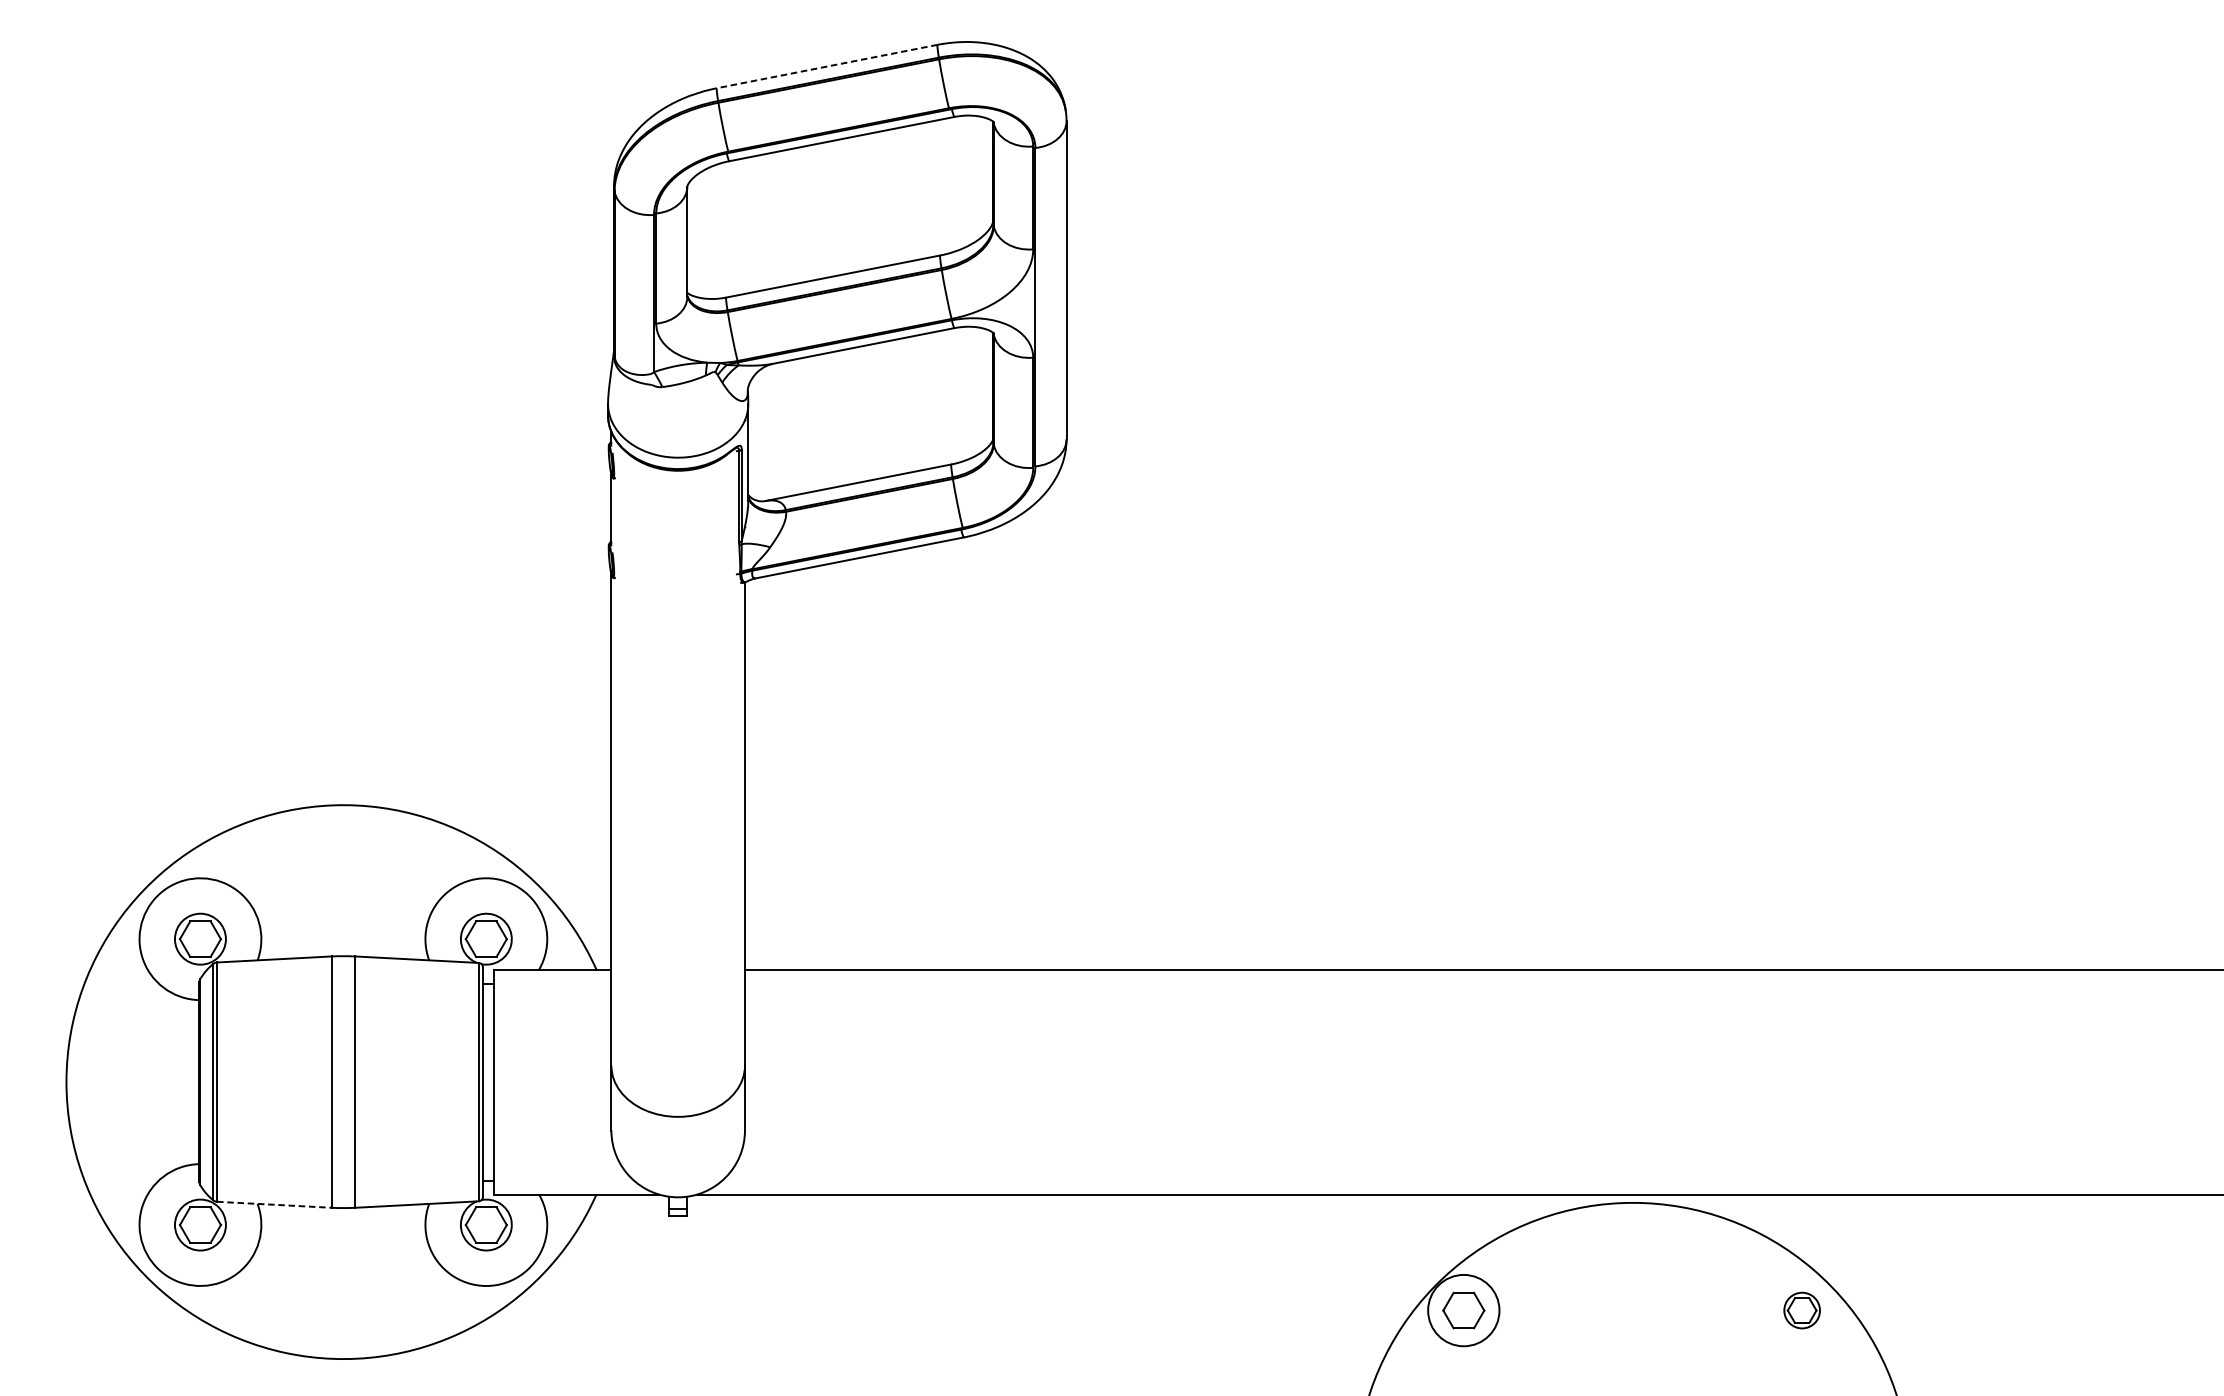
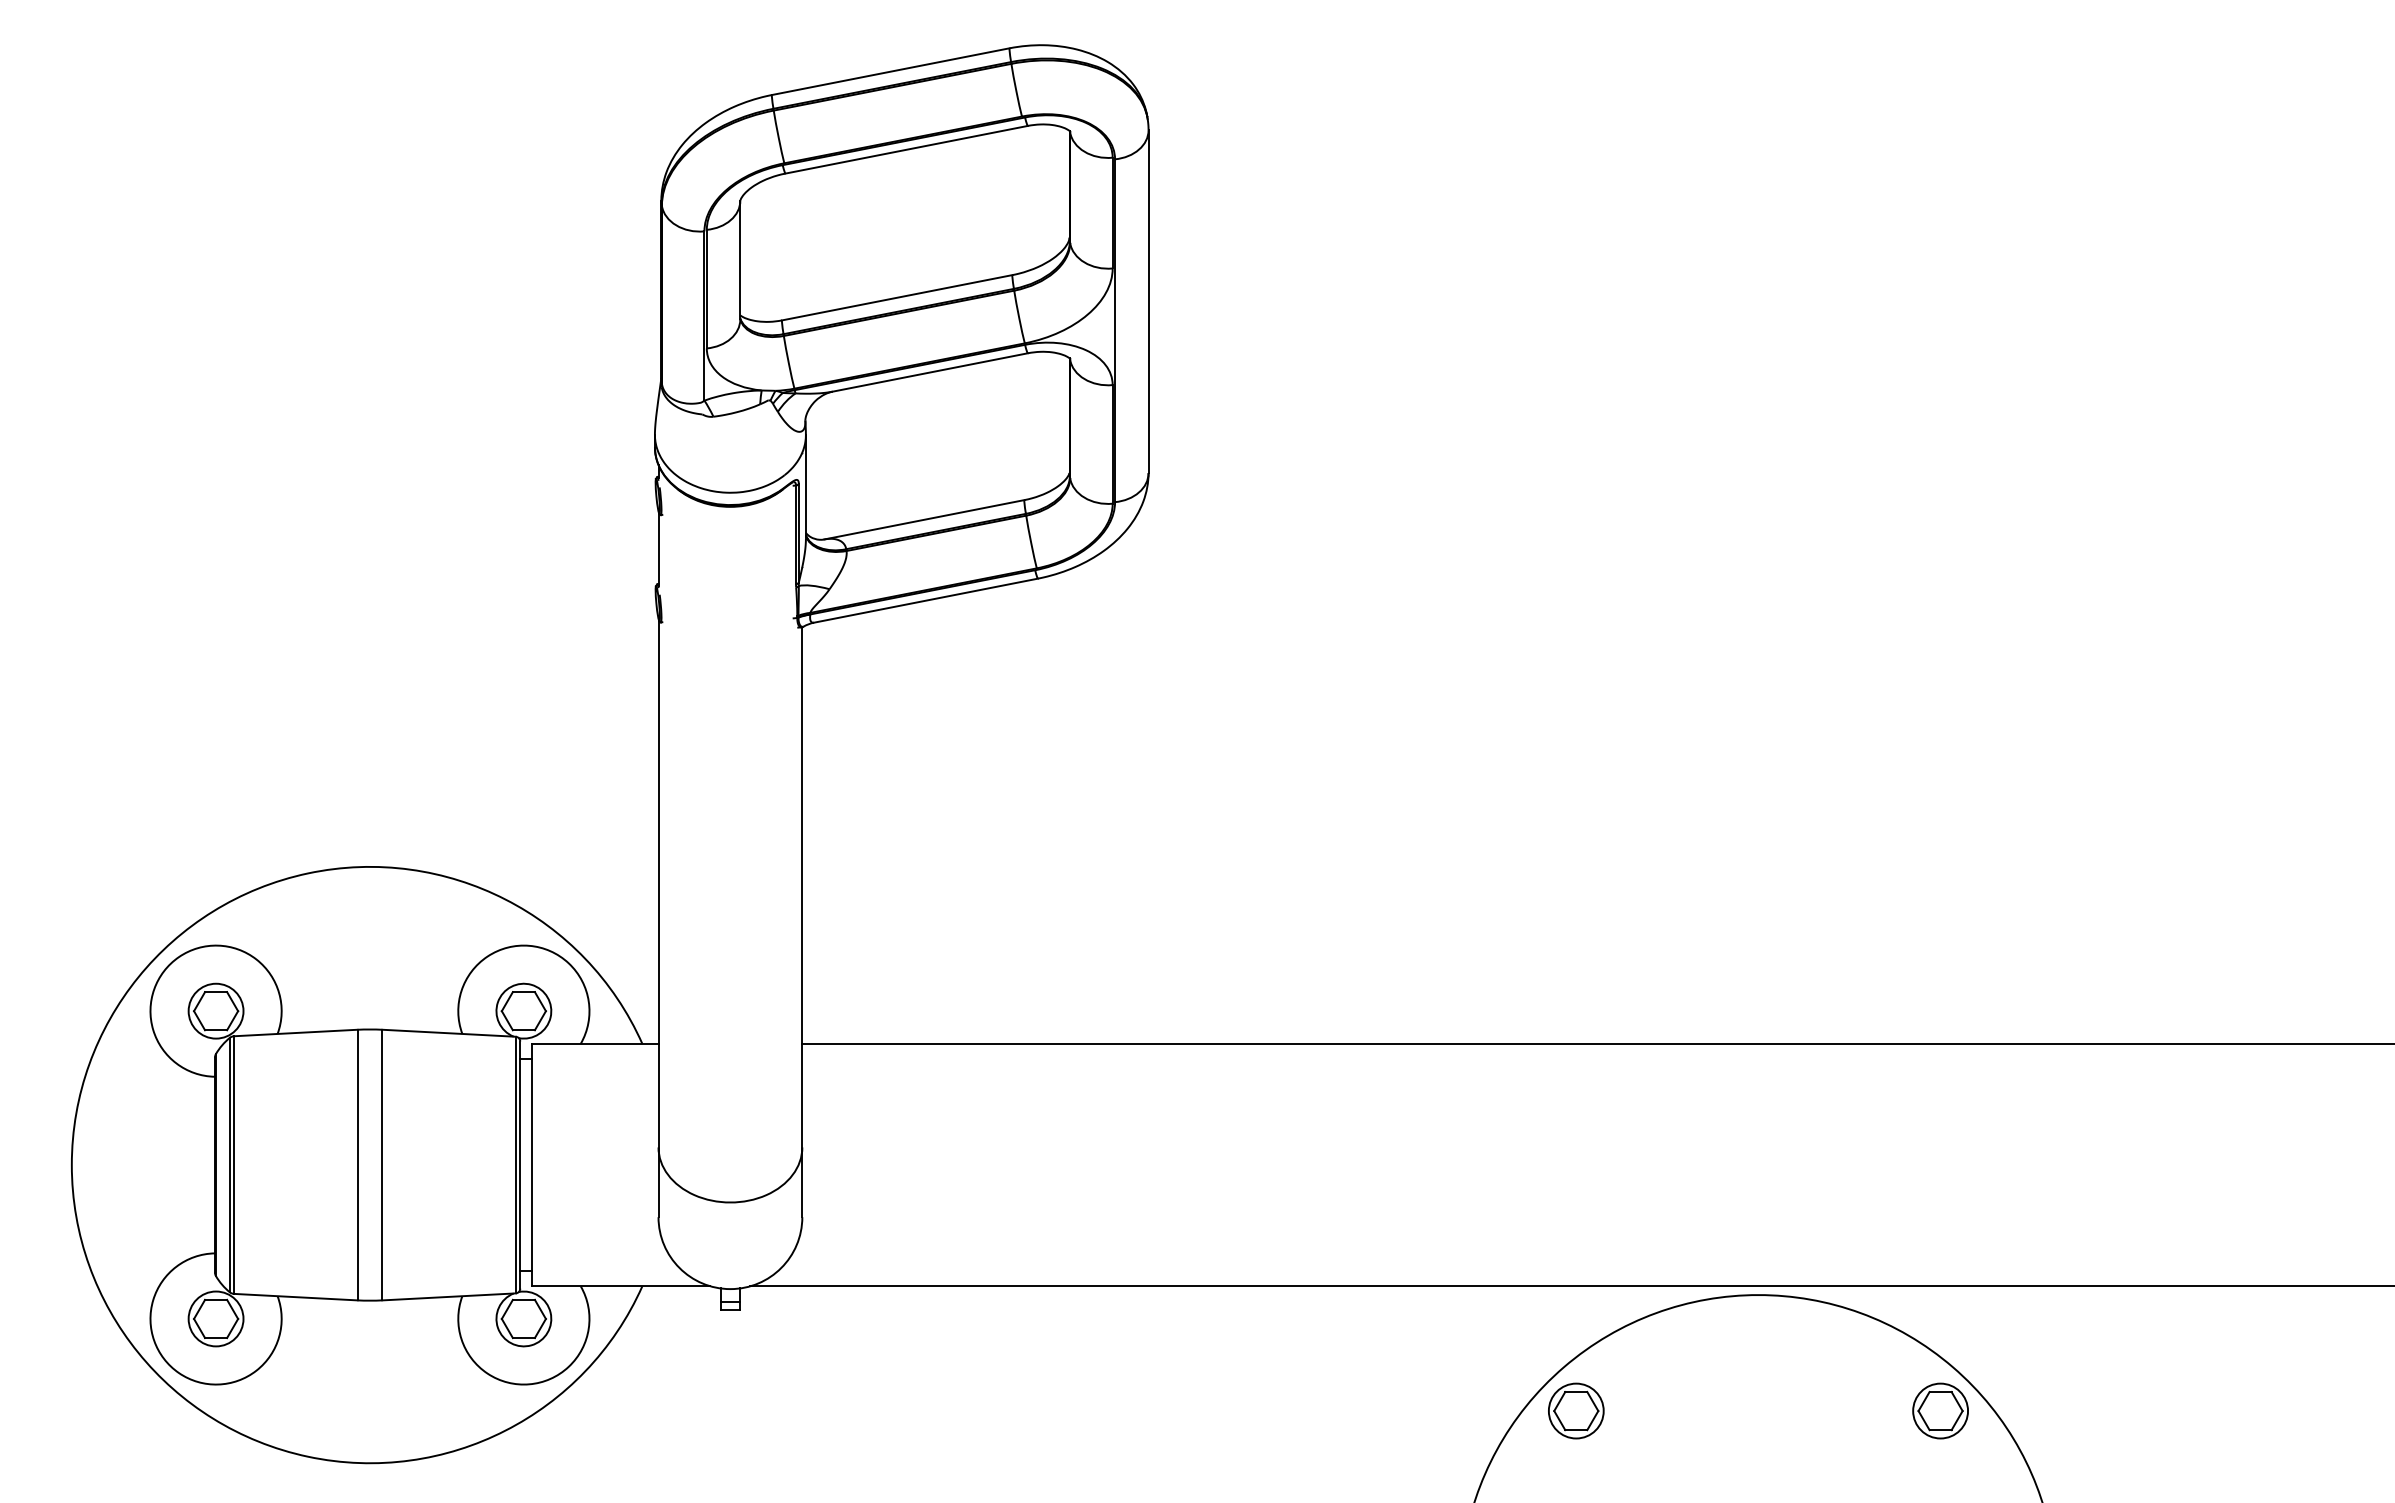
line: (826, 66) -> (890, 71), dashed -> solid
line: (274, 1205) -> (295, 1297), dashed -> solid
circle: (1463, 1310) -> (1575, 1410), size x0.71
part: (1802, 1310) -> (1940, 1410), size x1.43

